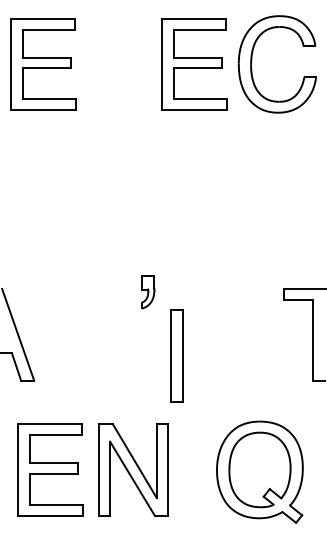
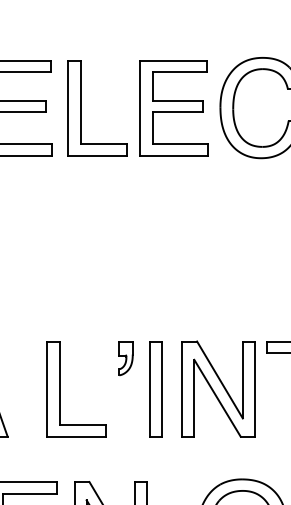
part: (104, 64) -> (80, 108), added
part: (148, 292) -> (126, 358), moved
part: (84, 334) -> (60, 388), added
part: (236, 334) -> (218, 388), added
part: (176, 355) -> (155, 388), moved

